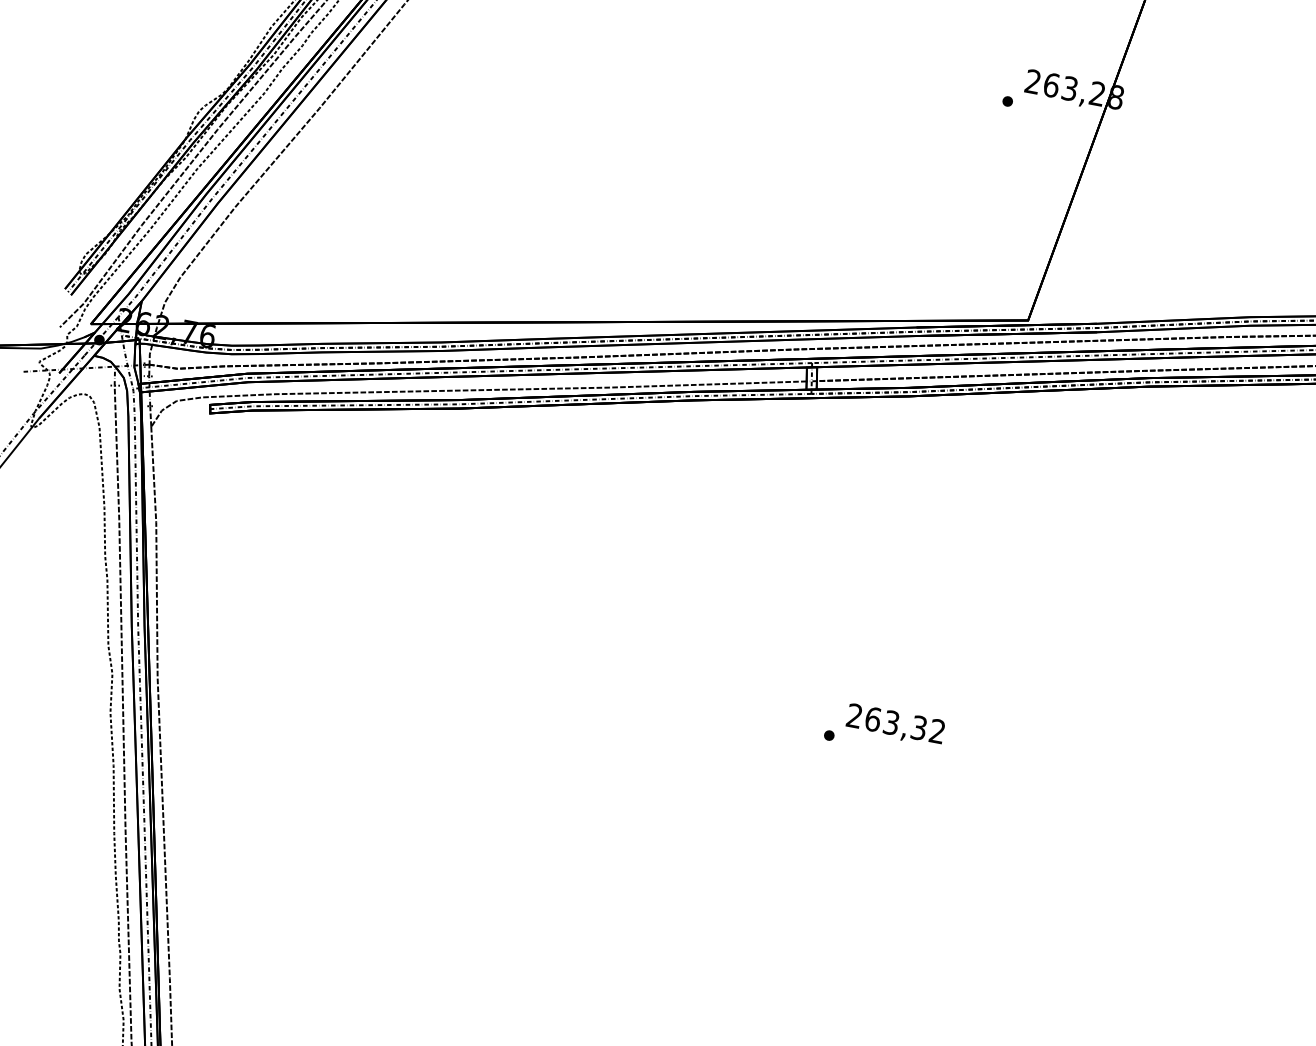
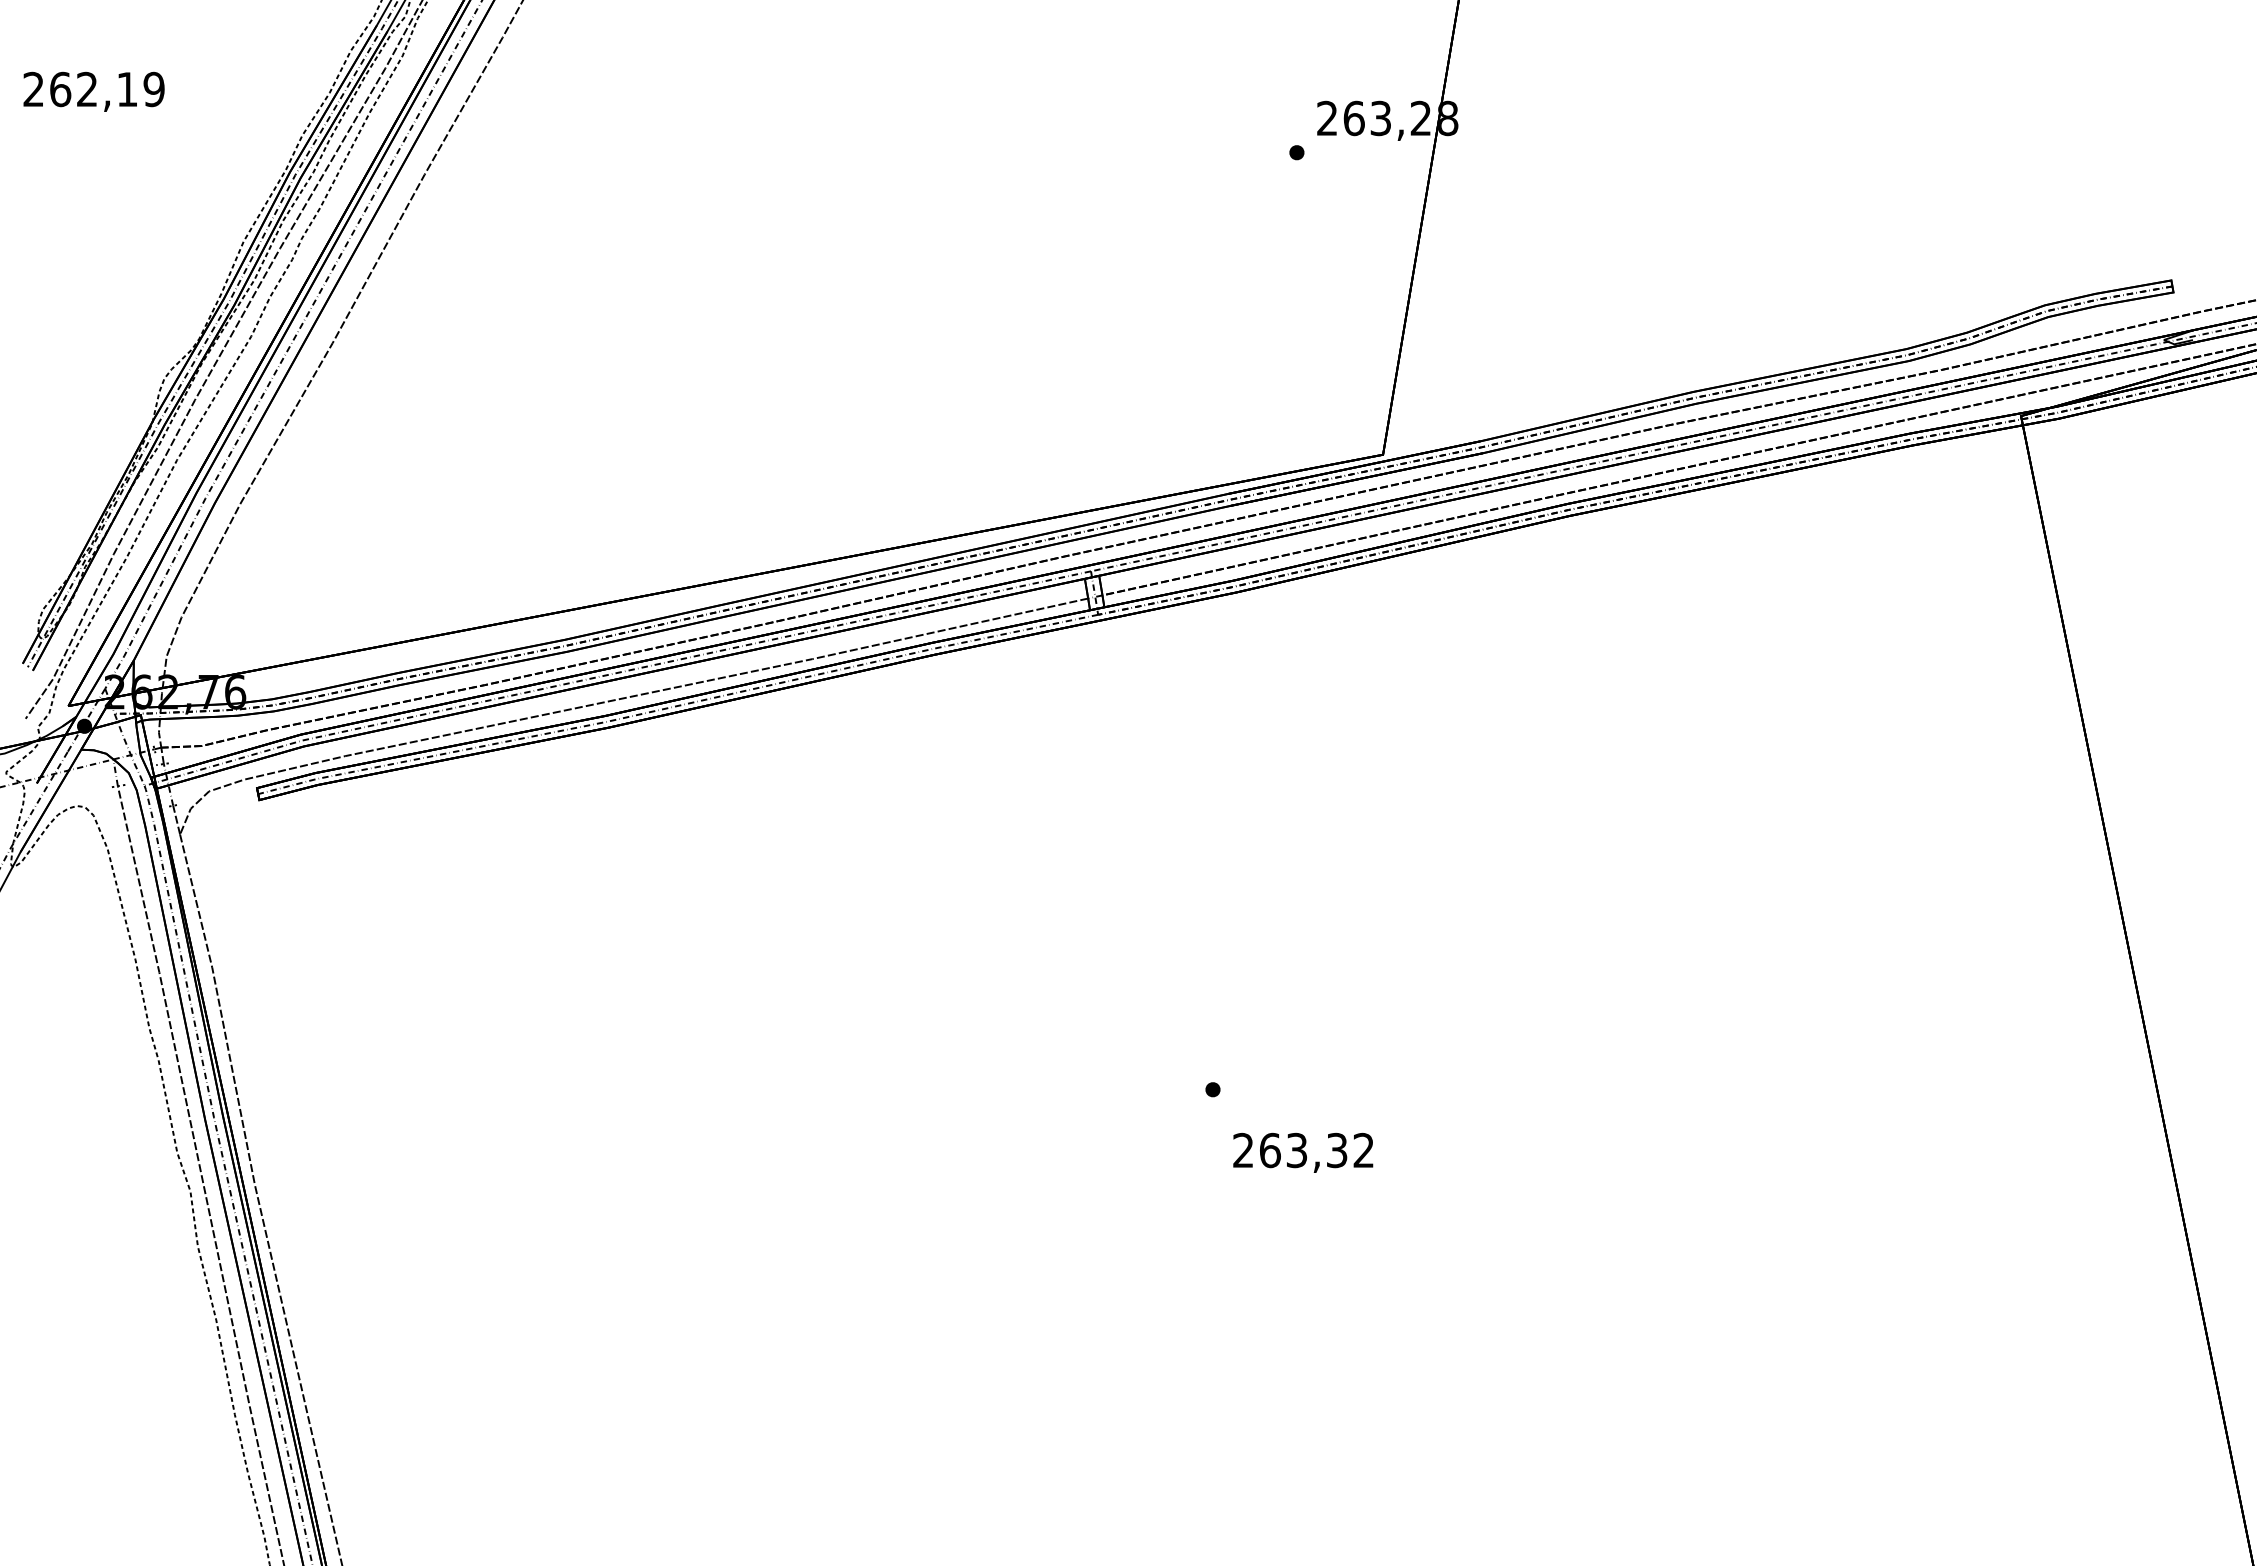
text: (895, 725) -> (1303, 1152), moved

